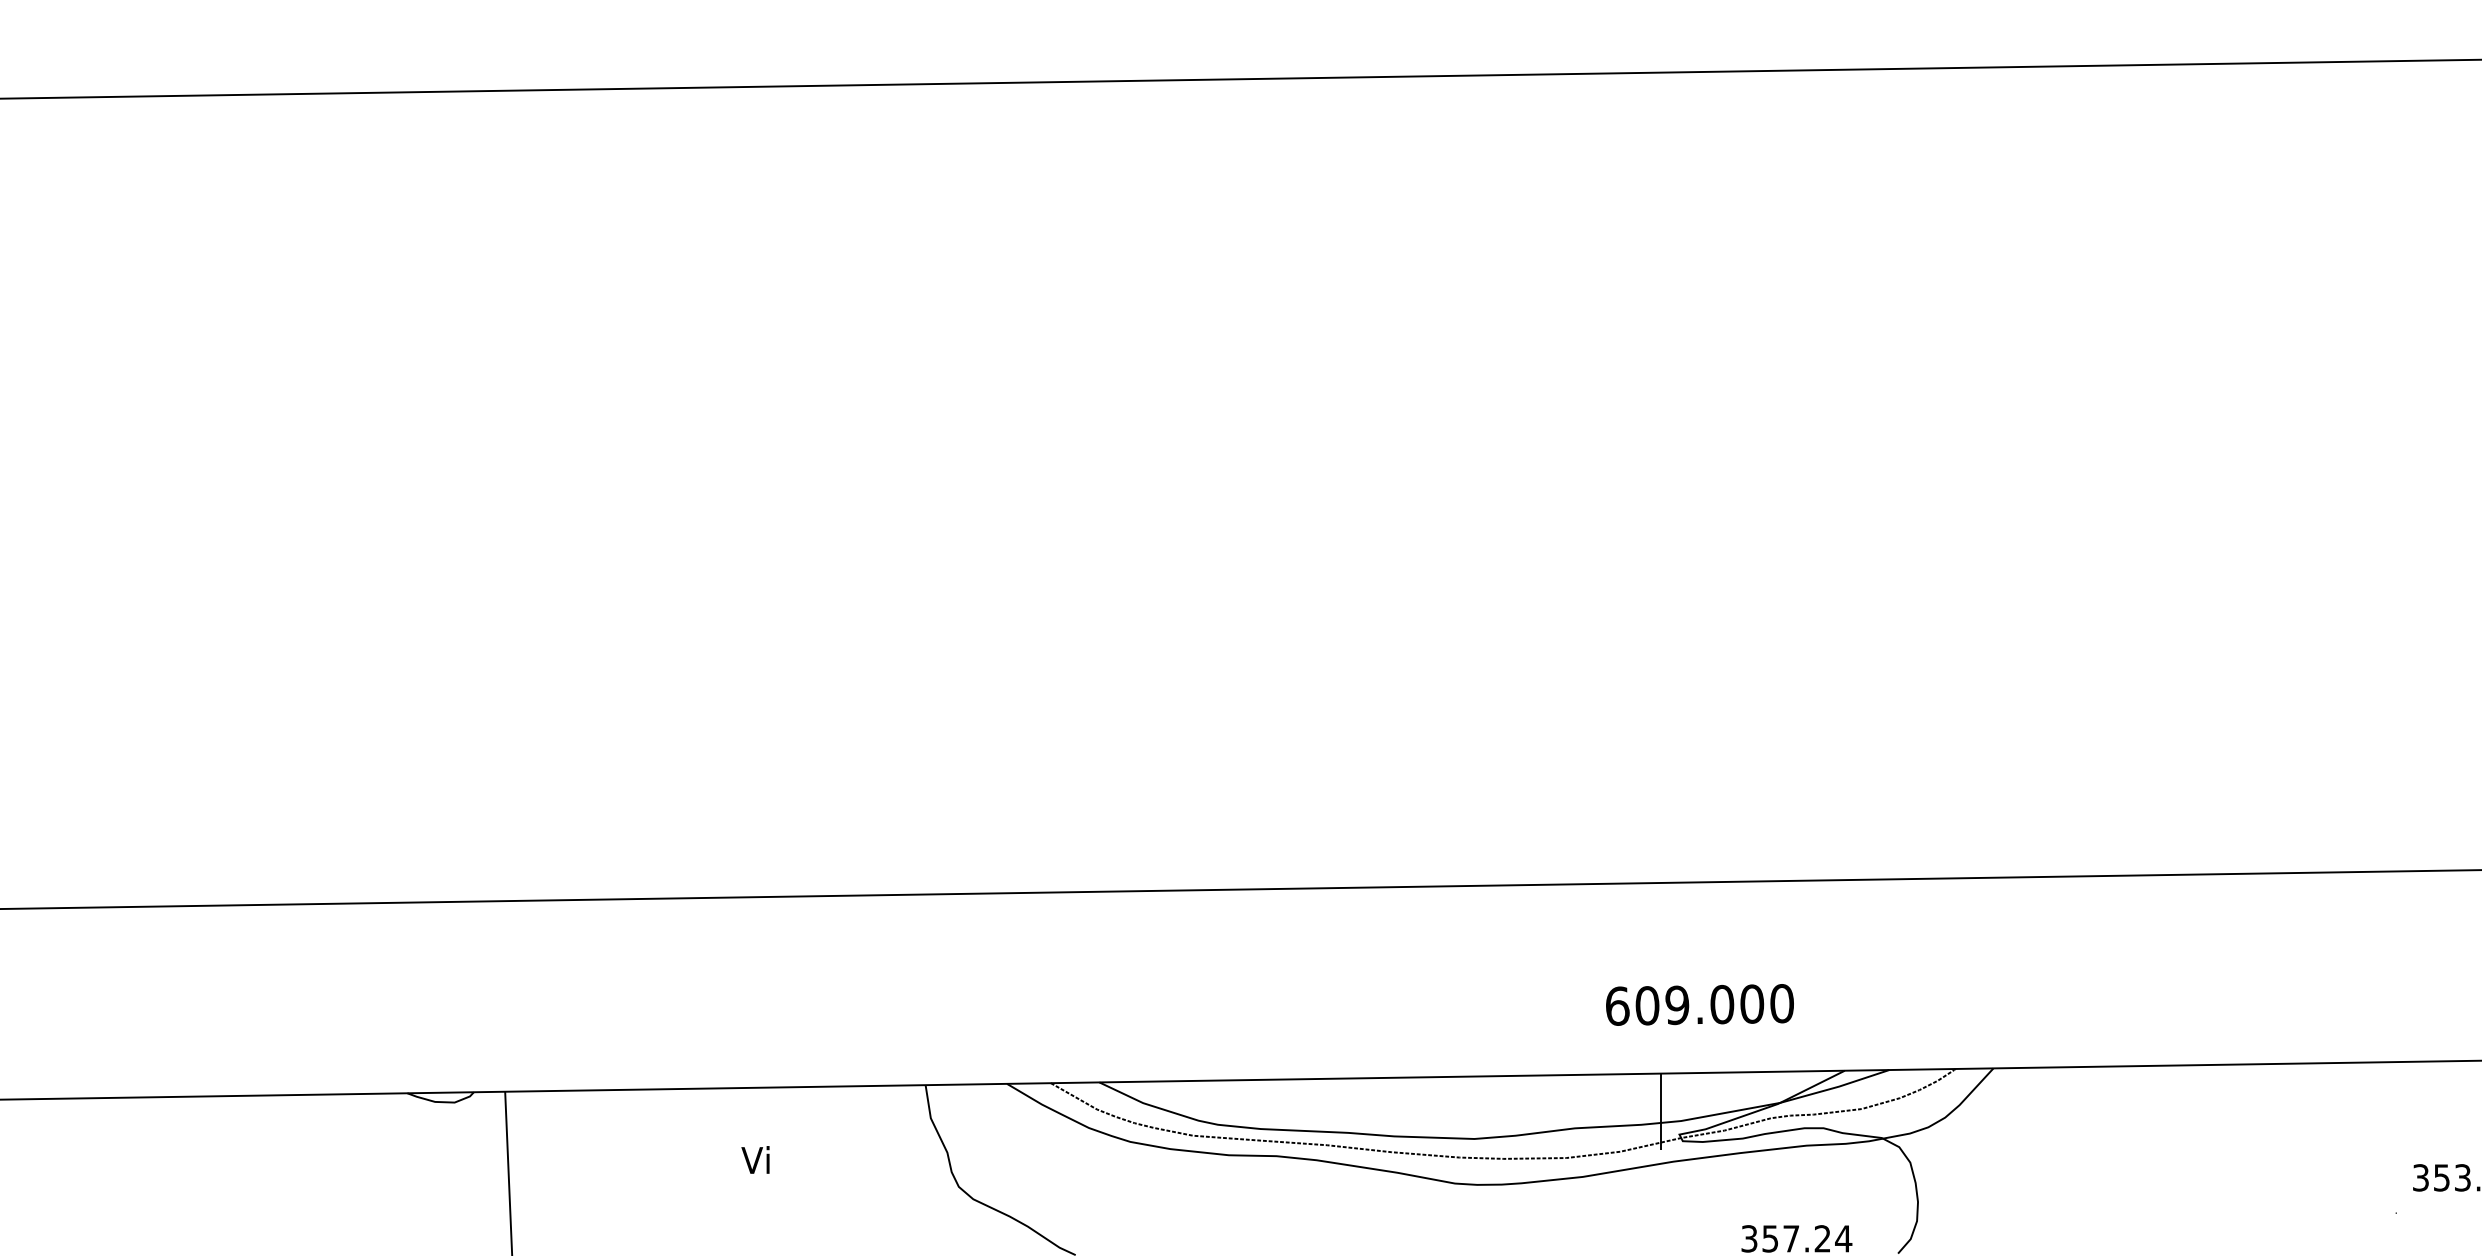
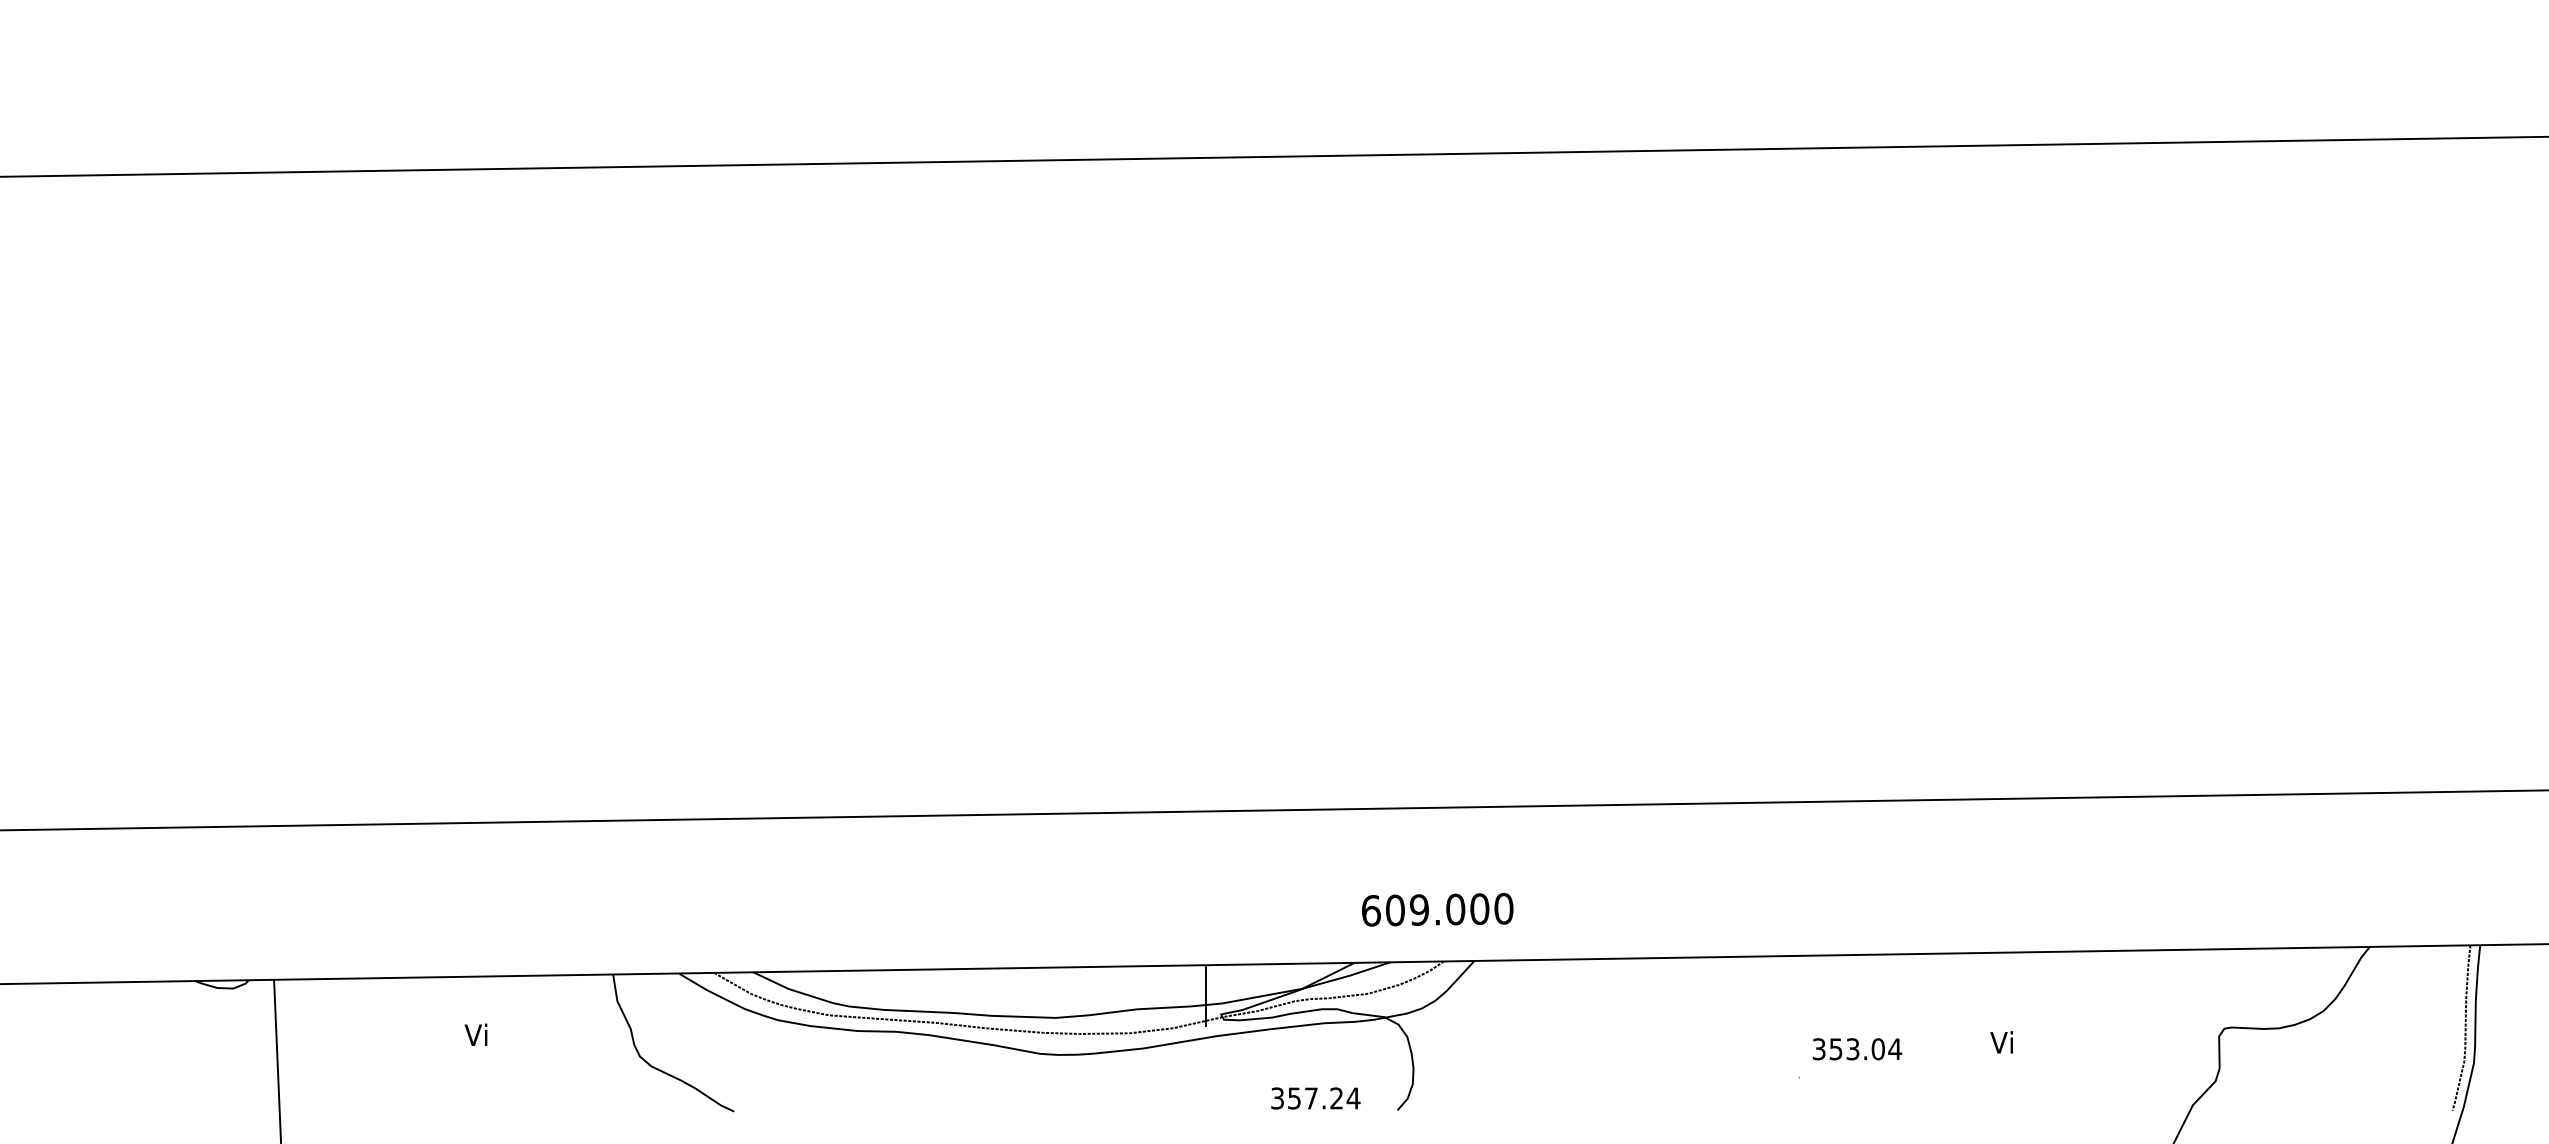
text: (1699, 1004) -> (1437, 909), moved

